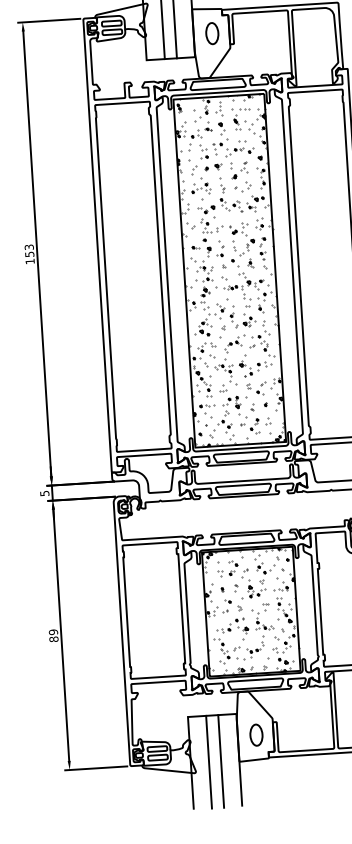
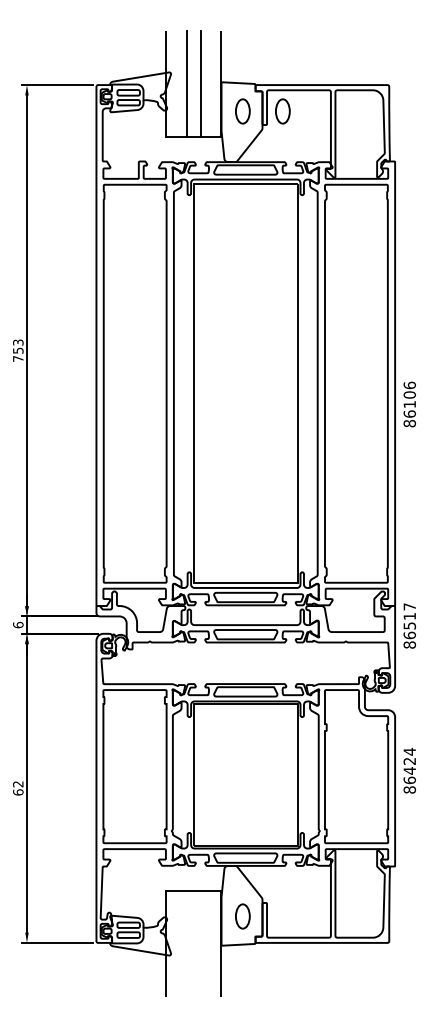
part: (246, 31) -> (282, 111), added
text: (30, 261) -> (18, 358), 153 -> 753
hatch: (229, 270) -> (245, 383), removed
text: (44, 493) -> (18, 624), 5 -> 6
hatch: (250, 611) -> (245, 774), removed
text: (53, 635) -> (18, 788), 89 -> 62
line: (208, 761) -> (186, 943), removed
line: (221, 761) -> (200, 943), removed

